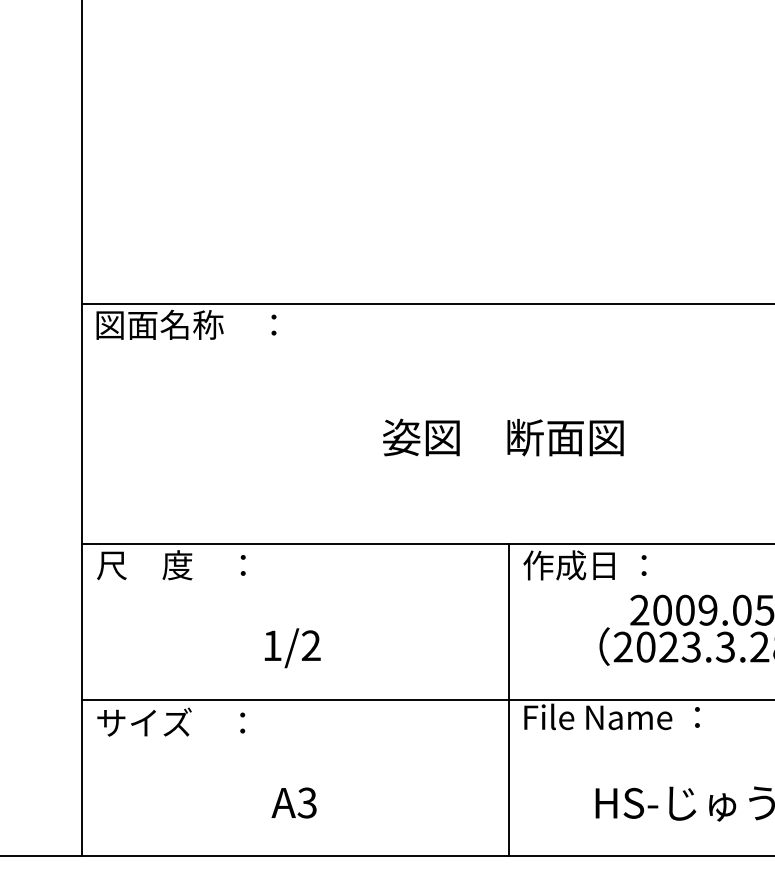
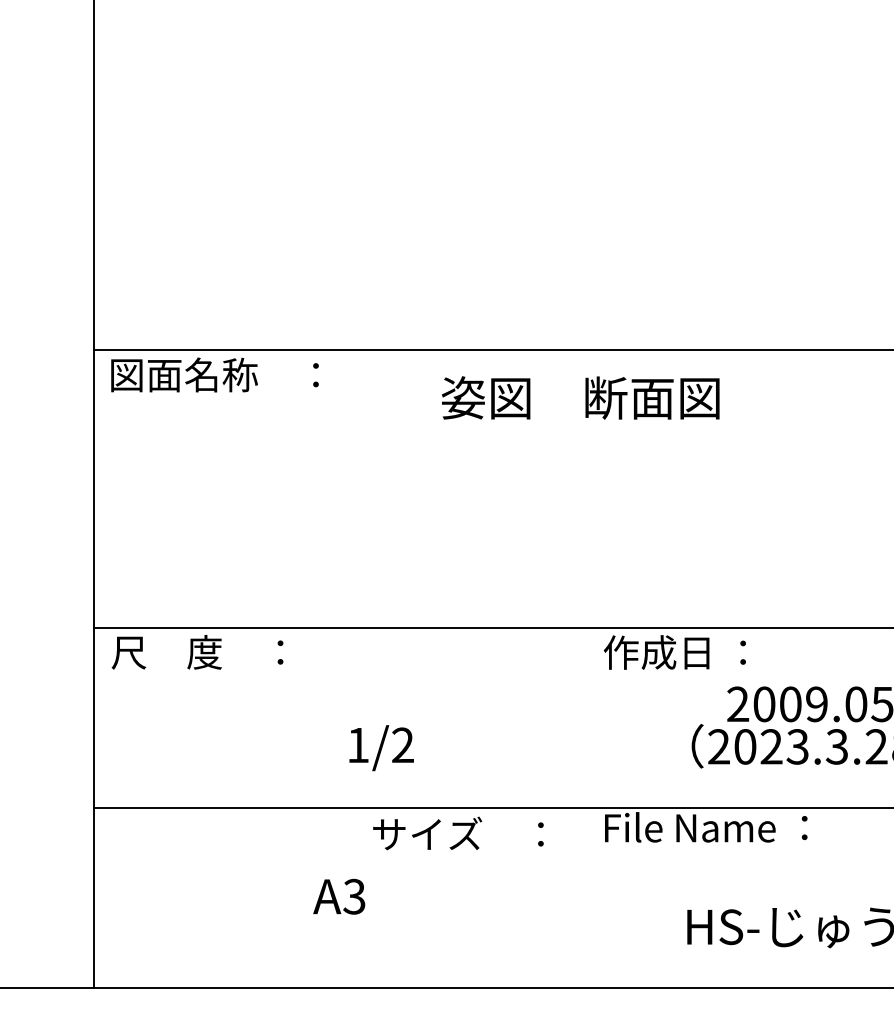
text: (503, 437) -> (580, 397), moved
text: (292, 648) -> (381, 748), moved
line: (508, 699) -> (586, 807), removed
text: (171, 722) -> (458, 833), moved
text: (294, 802) -> (339, 896), moved

